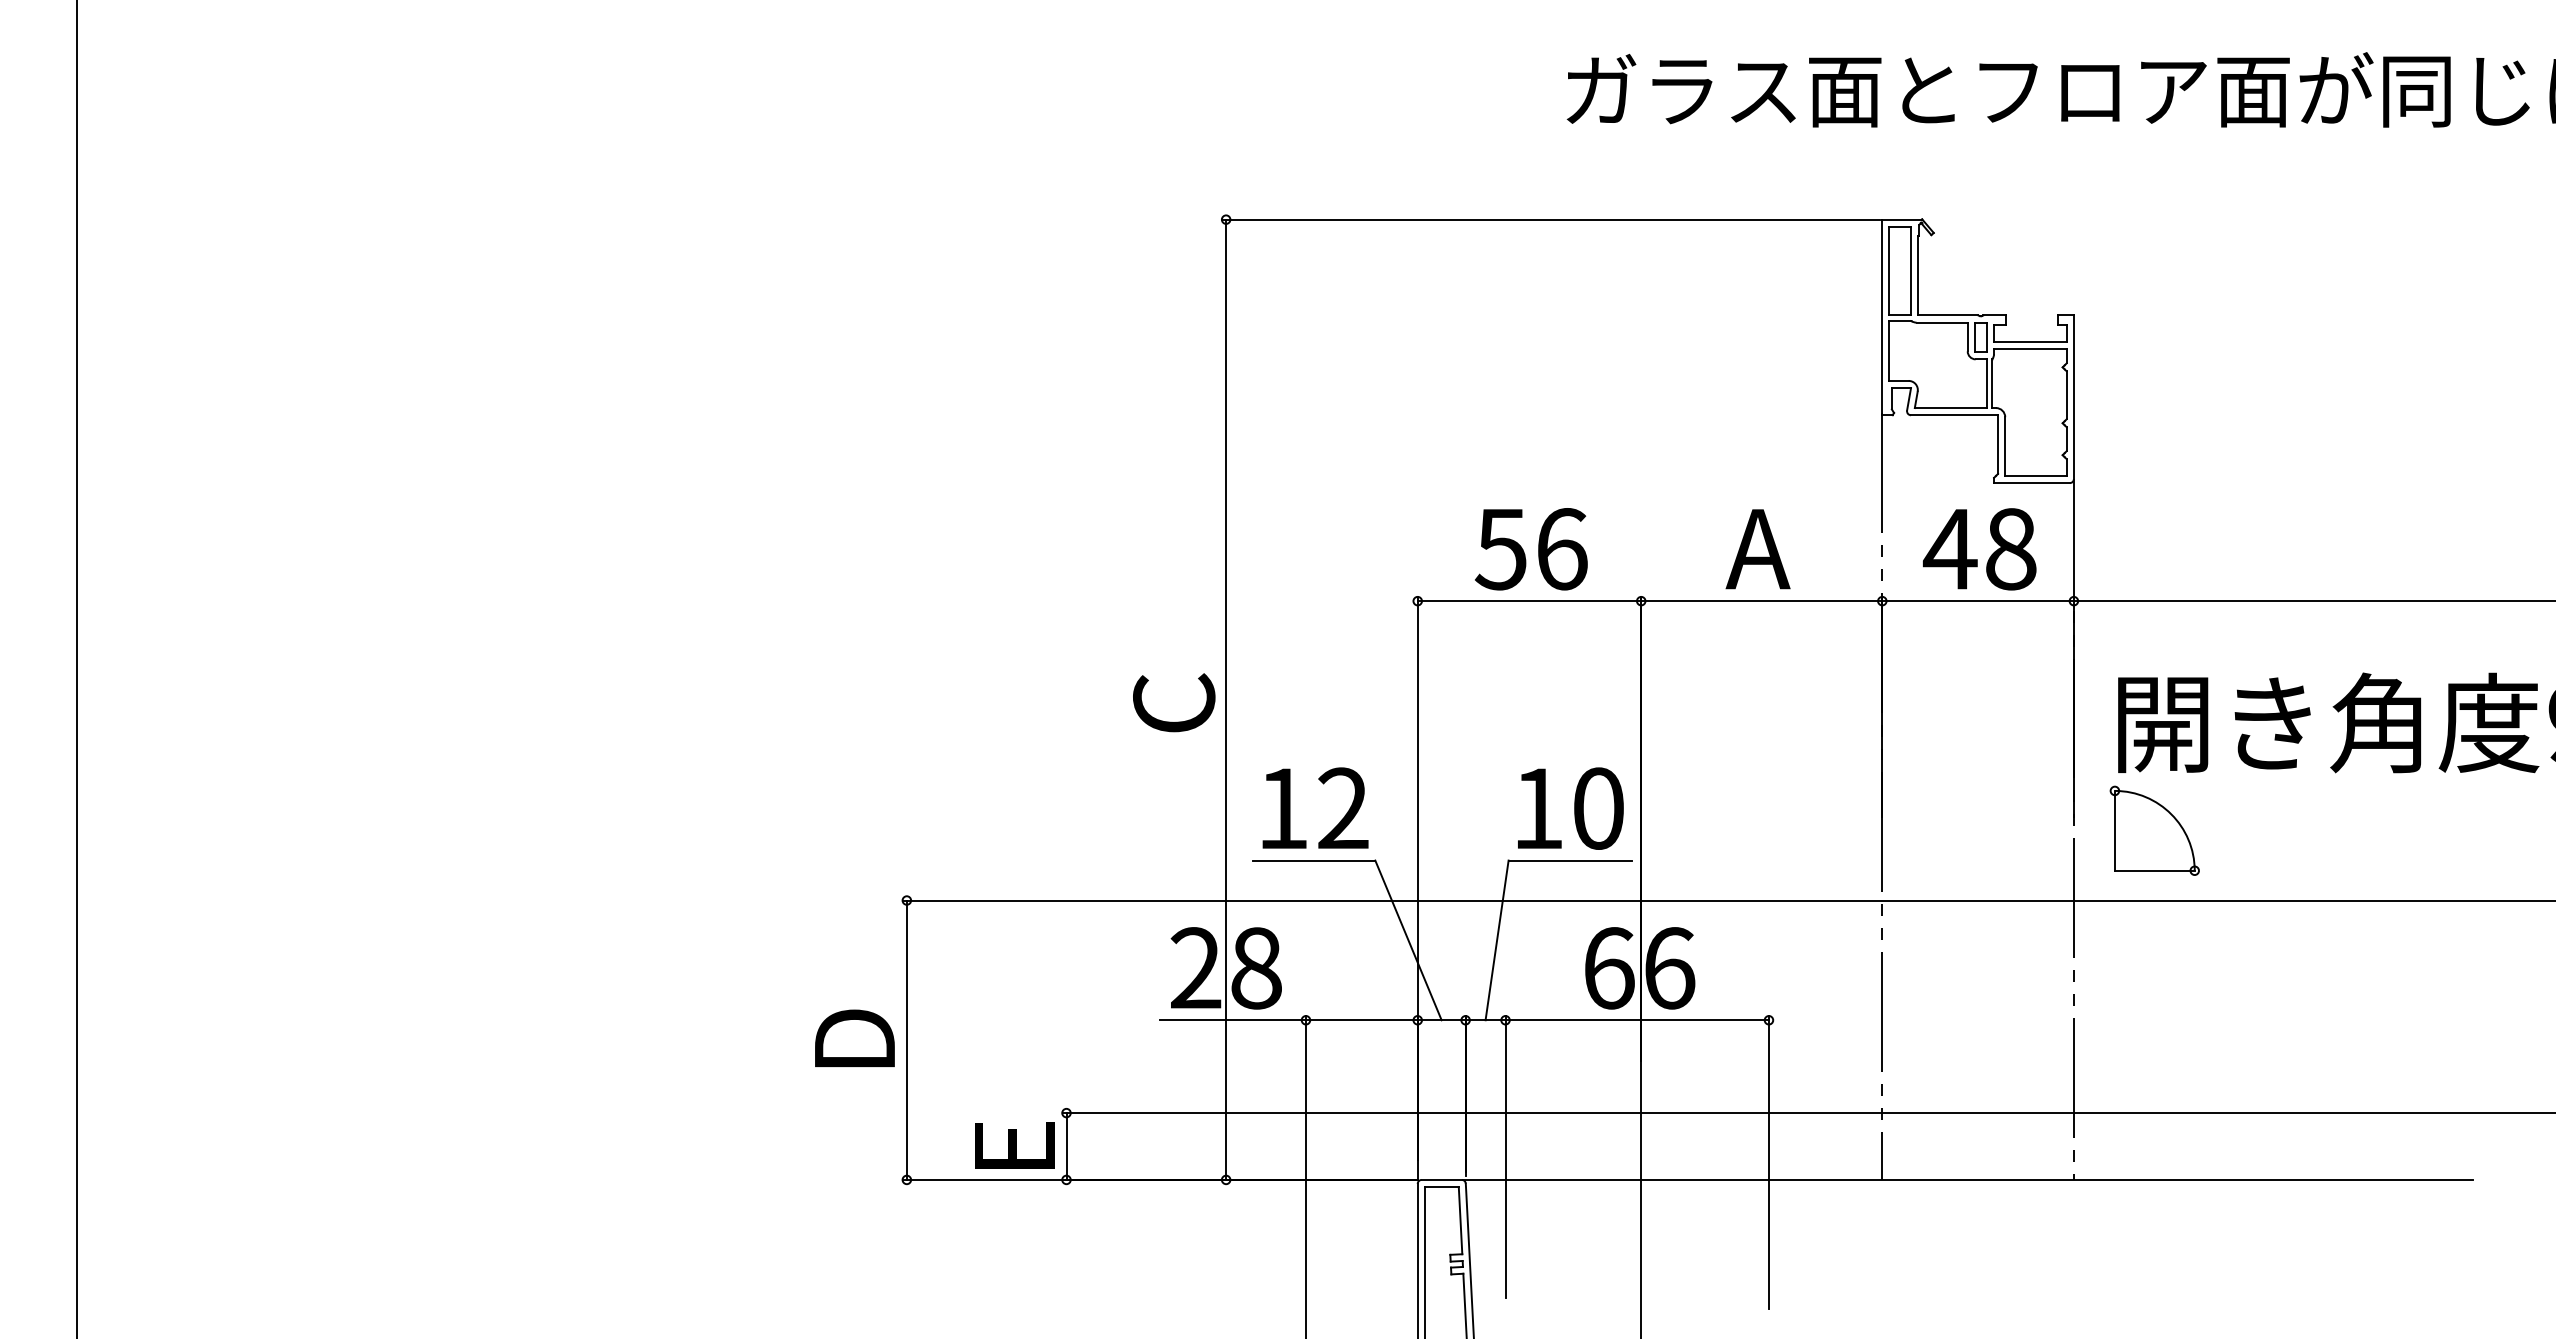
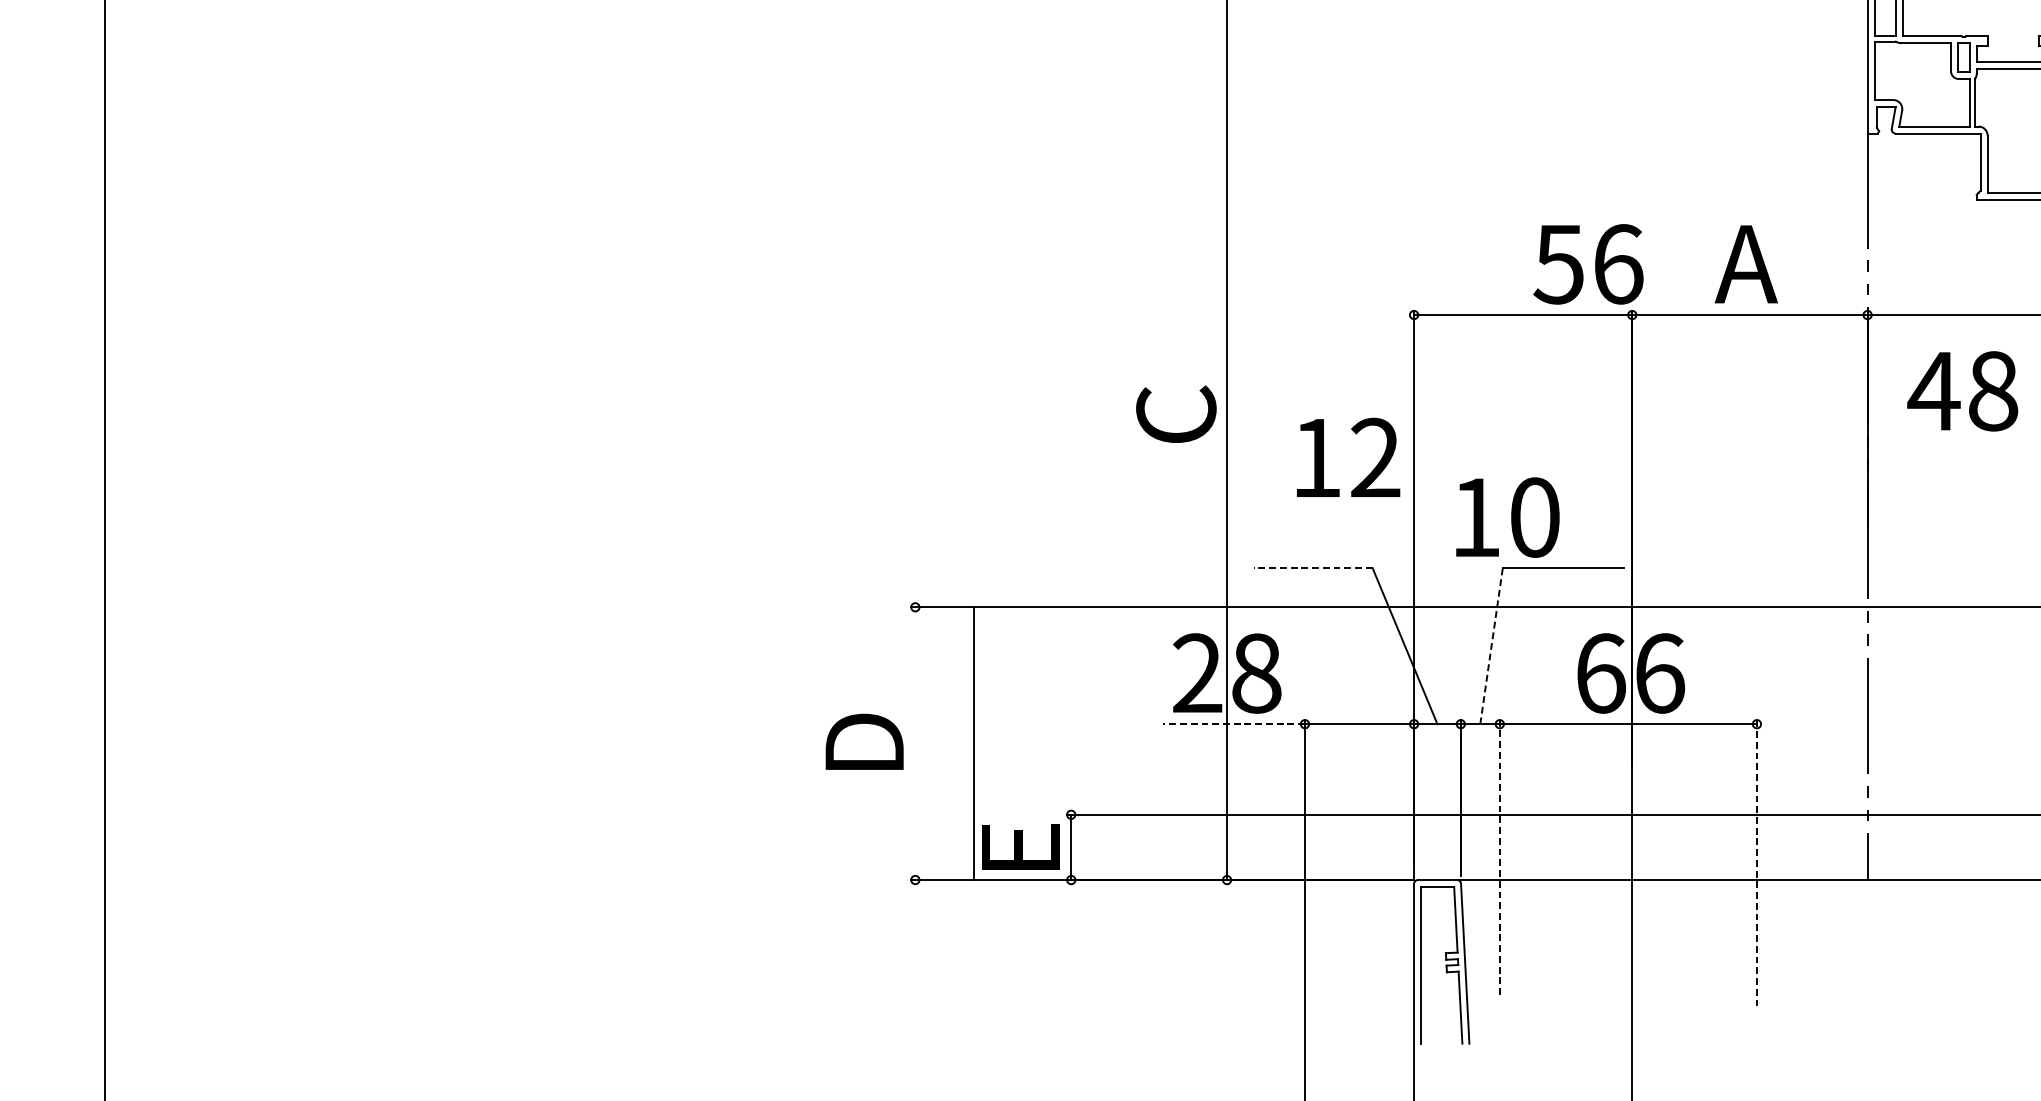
text: (1531, 549) -> (1588, 264), moved
text: (1979, 549) -> (1962, 391), moved
text: (1315, 807) -> (1348, 456), moved
text: (1570, 808) -> (1507, 517), moved
line: (1314, 860) -> (1313, 568), solid -> dashed
line: (1497, 940) -> (1491, 646), solid -> dashed
line: (1233, 1020) -> (1234, 724), solid -> dashed
line: (906, 1039) -> (973, 742), moved
line: (1505, 1156) -> (1499, 857), solid -> dashed
line: (1768, 1162) -> (1756, 863), solid -> dashed

